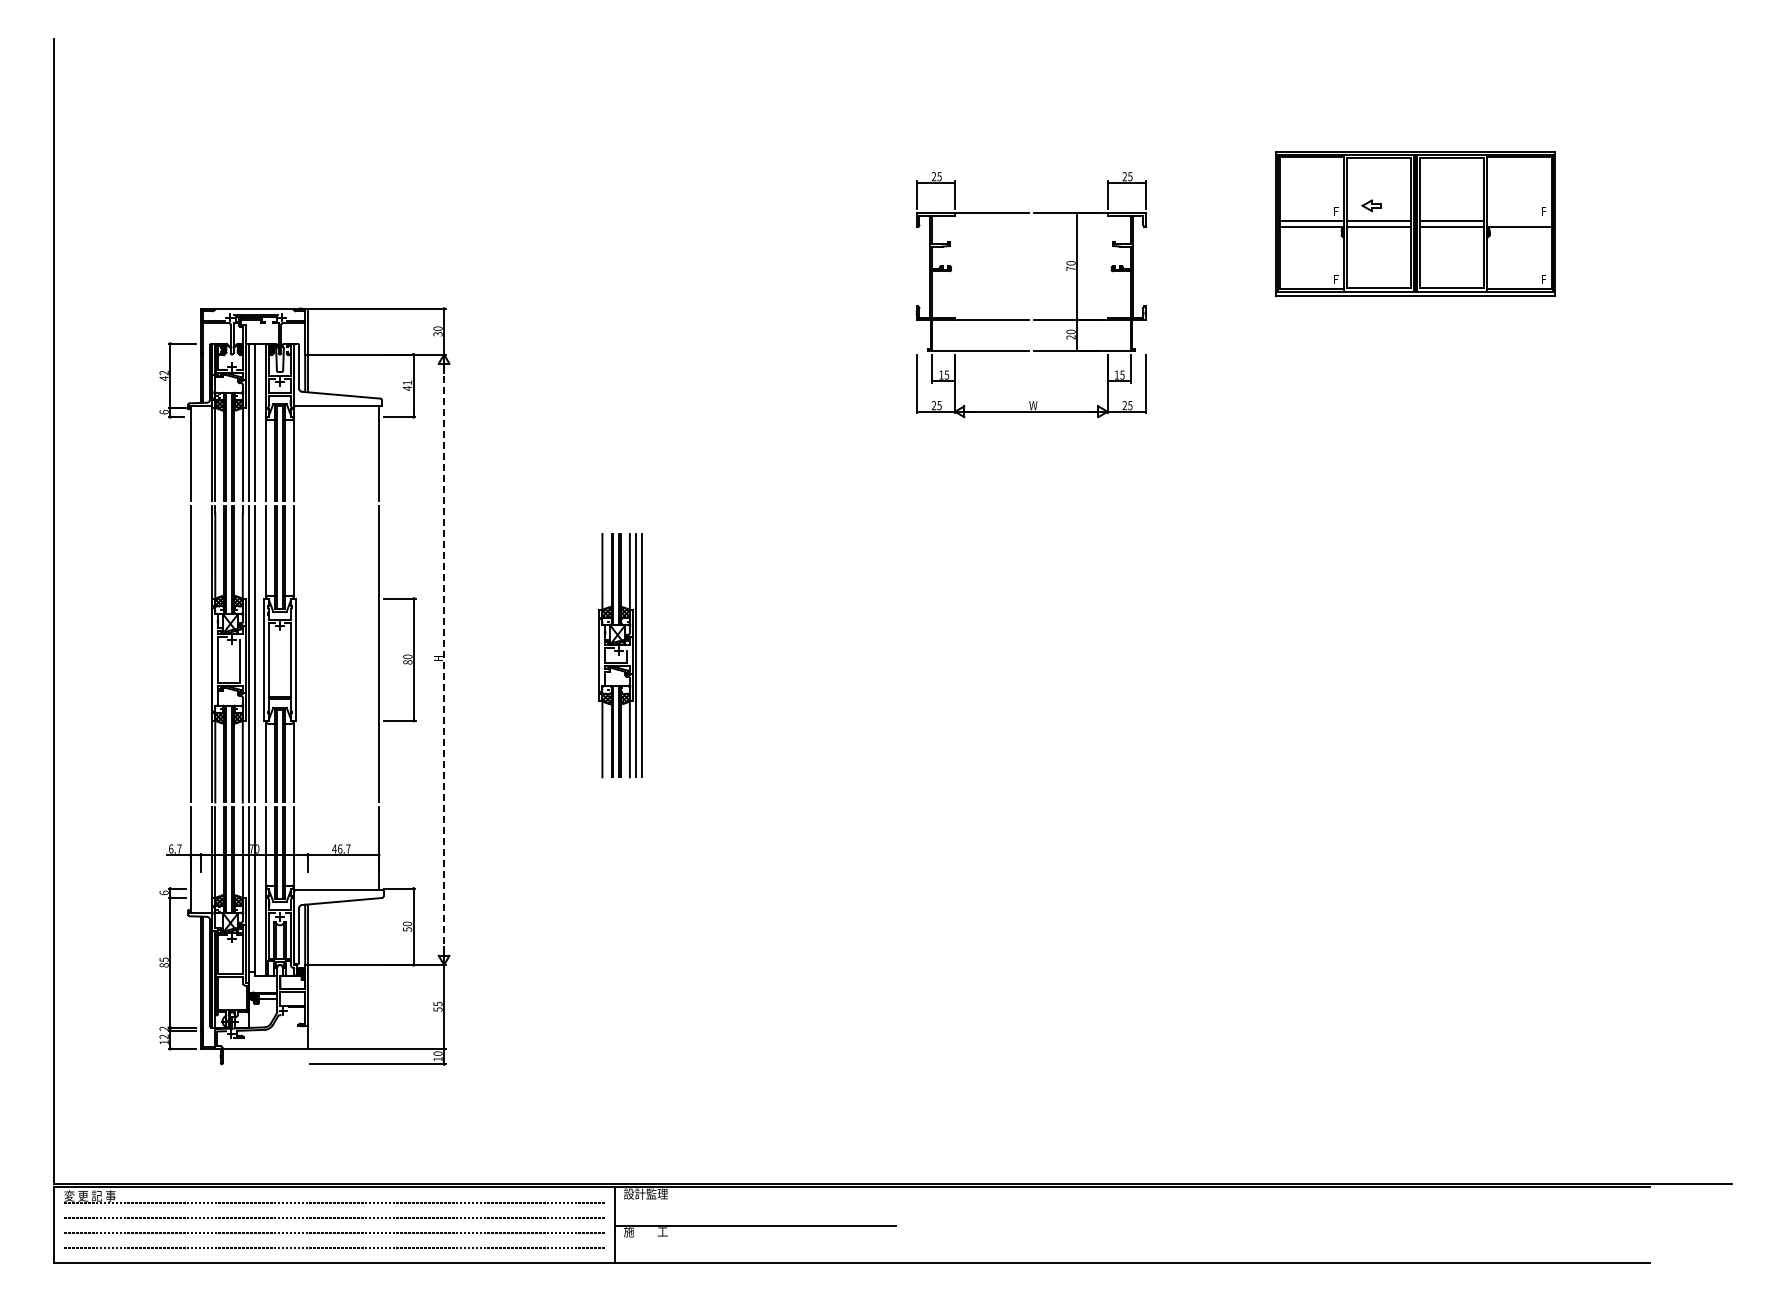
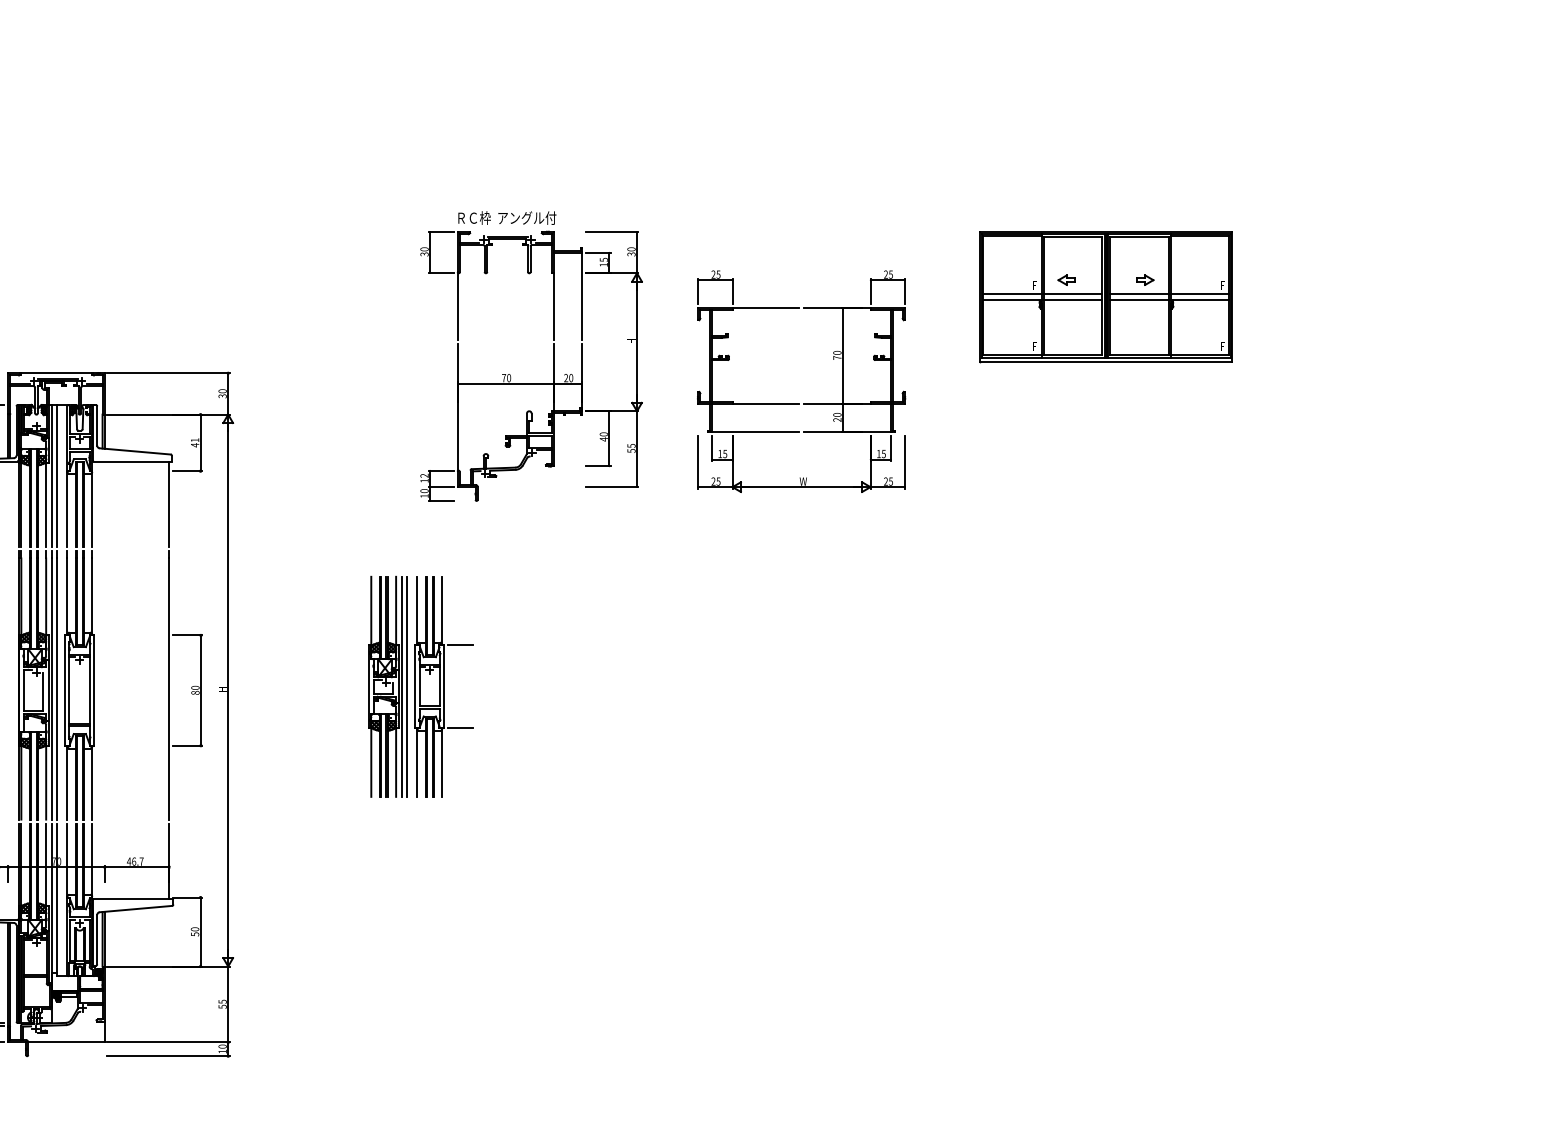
part: (1458, 205) -> (1145, 279), added
line: (1519, 221) -> (1200, 294), added
part: (804, 289) -> (553, 355), added
part: (1029, 319) -> (799, 403), moved
part: (682, 655) -> (443, 686), added
line: (444, 659) -> (228, 690), dashed -> solid

